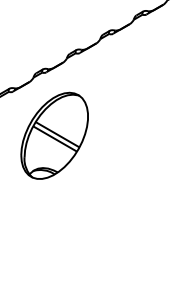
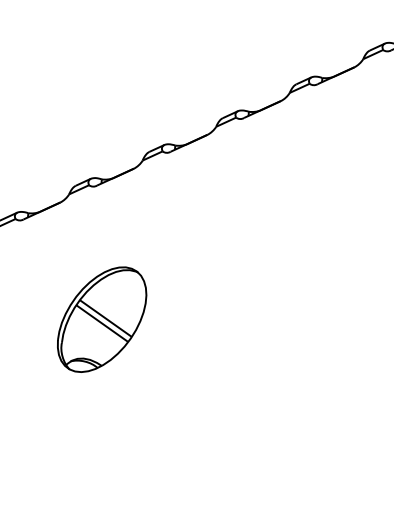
part: (54, 135) -> (101, 319), size x0.6

